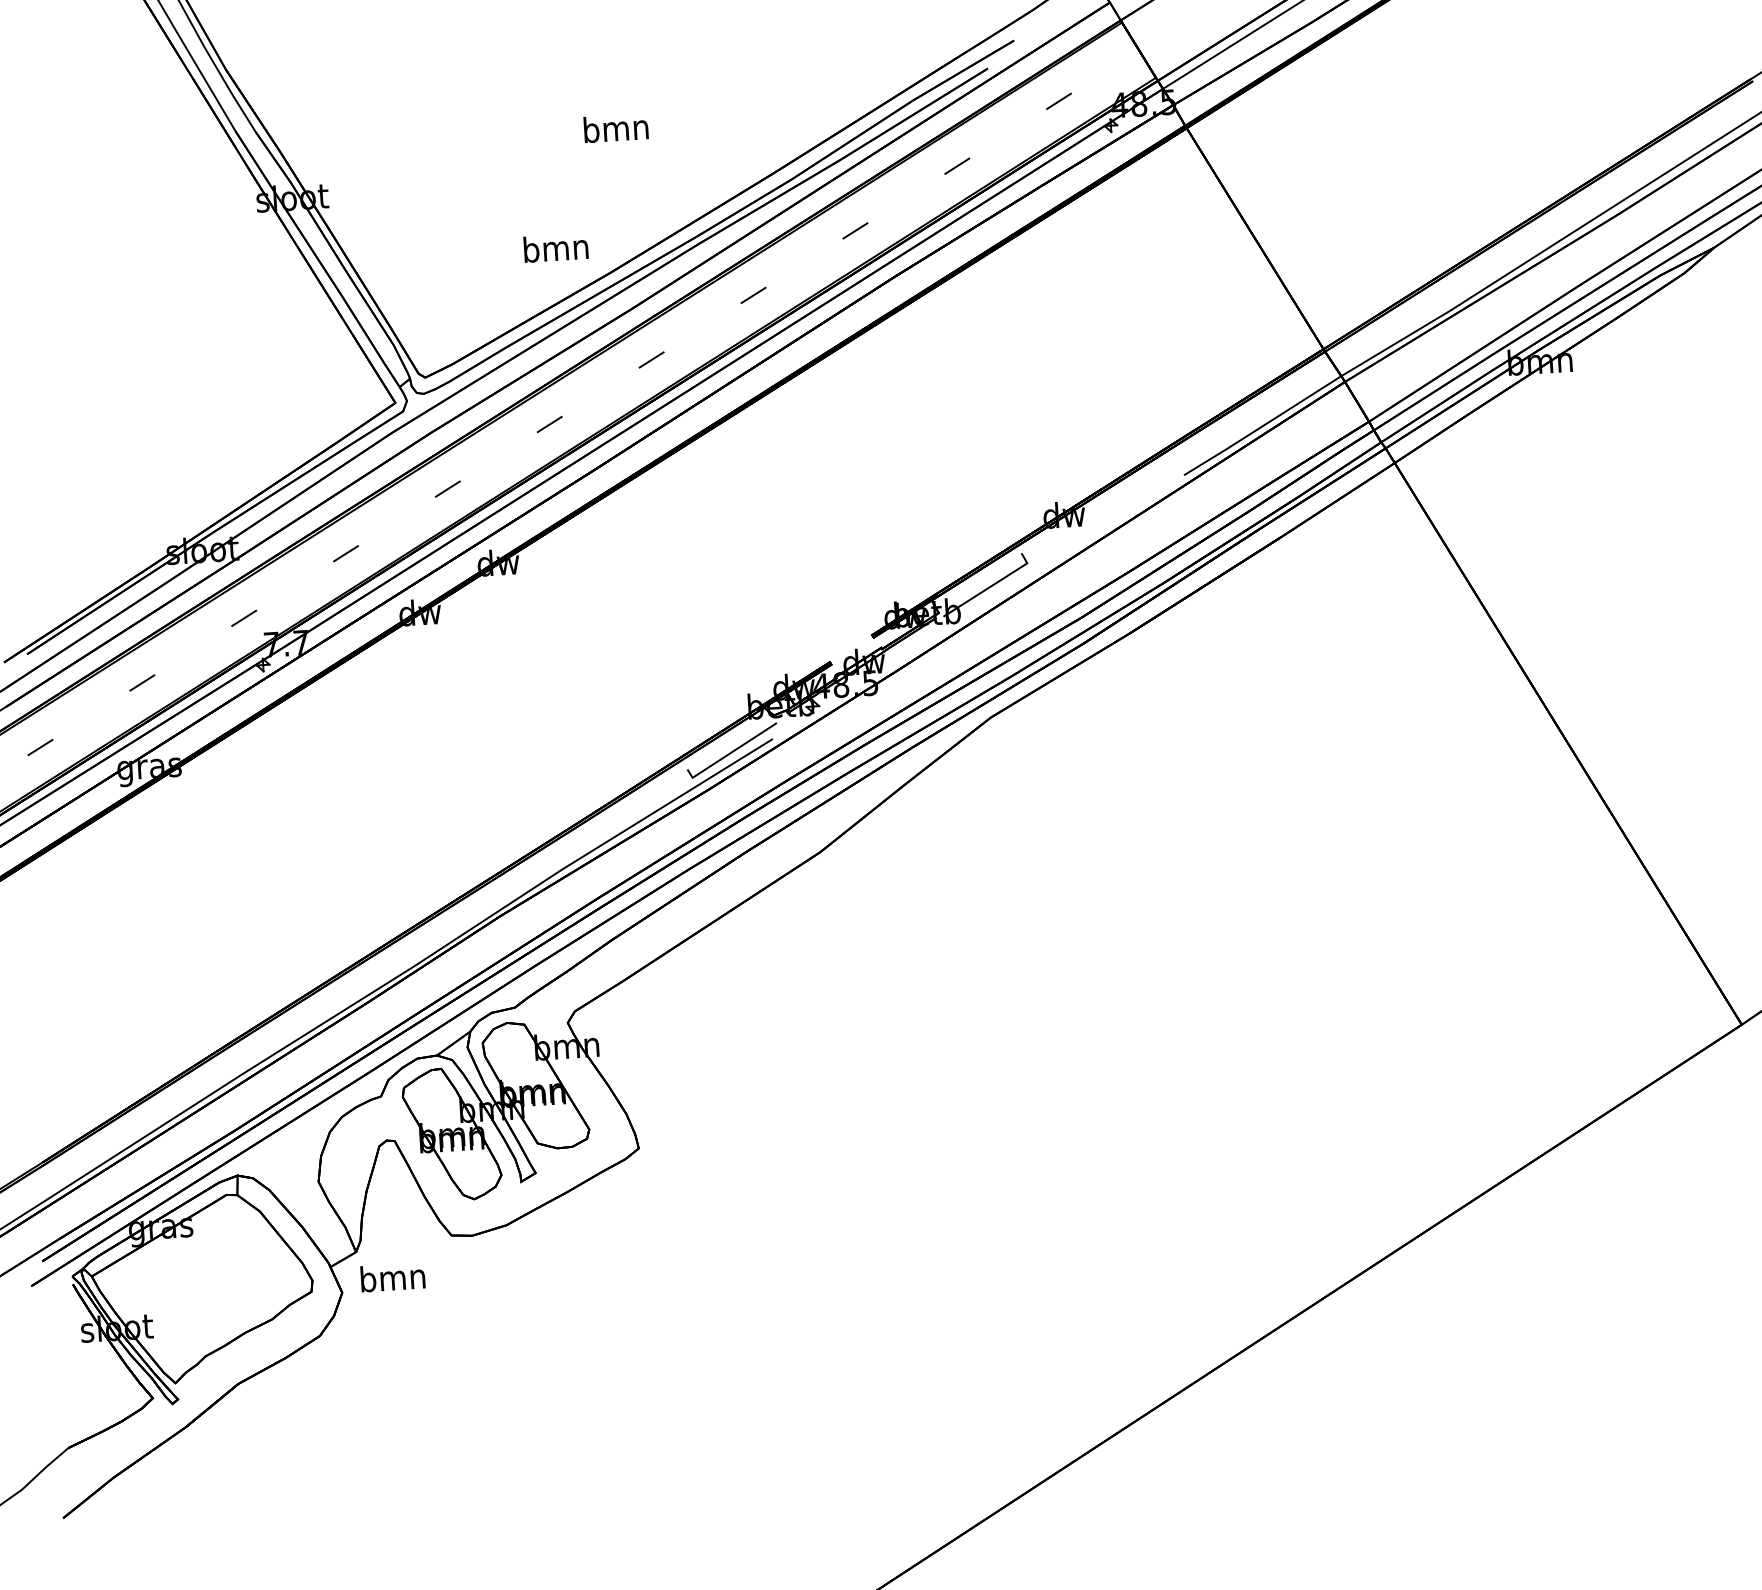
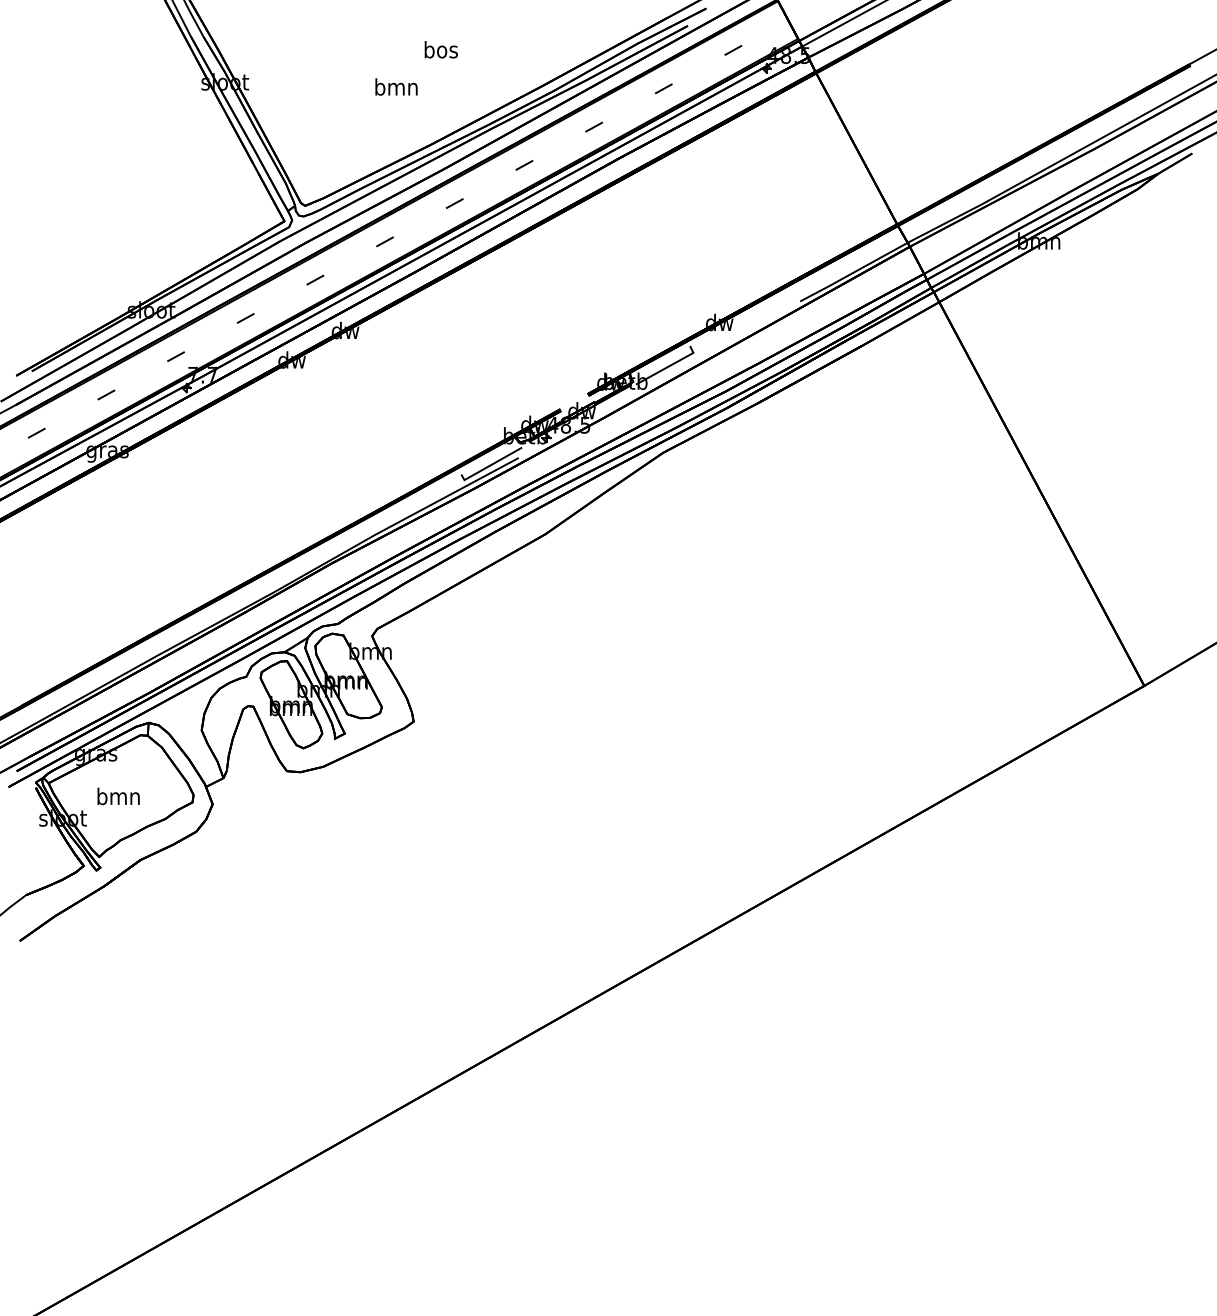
text: (615, 127) -> (440, 49), bmn -> bos
text: (555, 247) -> (396, 86), moved
text: (392, 1277) -> (118, 796), moved

